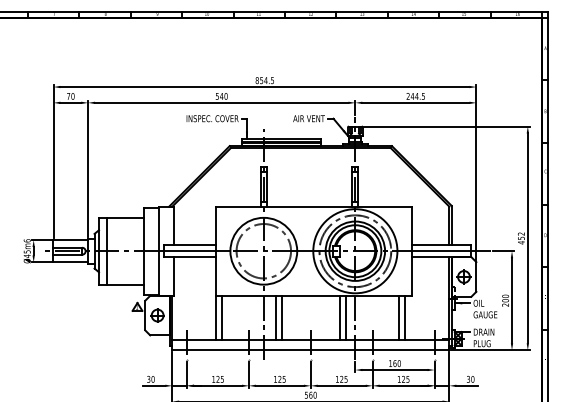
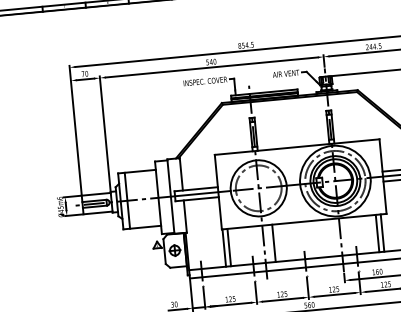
line: (281, 317) -> (278, 242), removed
line: (340, 317) -> (328, 237), removed
line: (345, 317) -> (332, 237), removed

